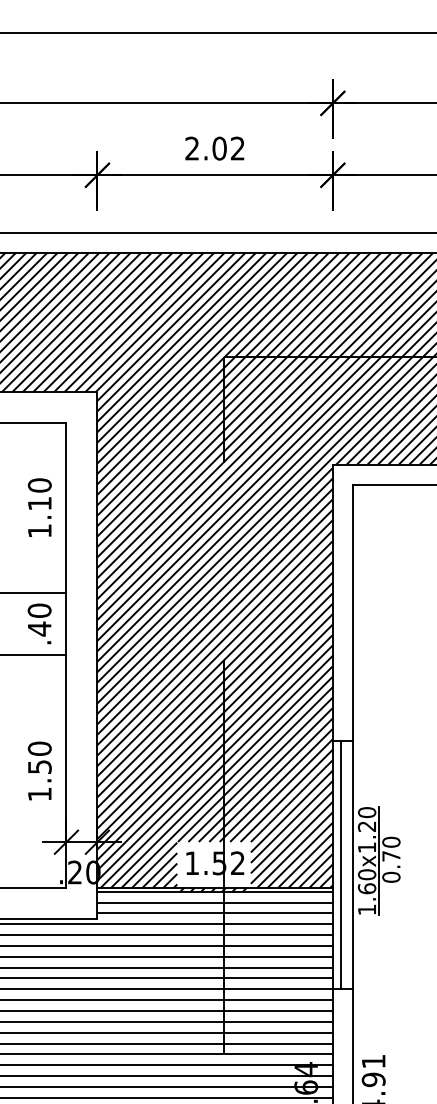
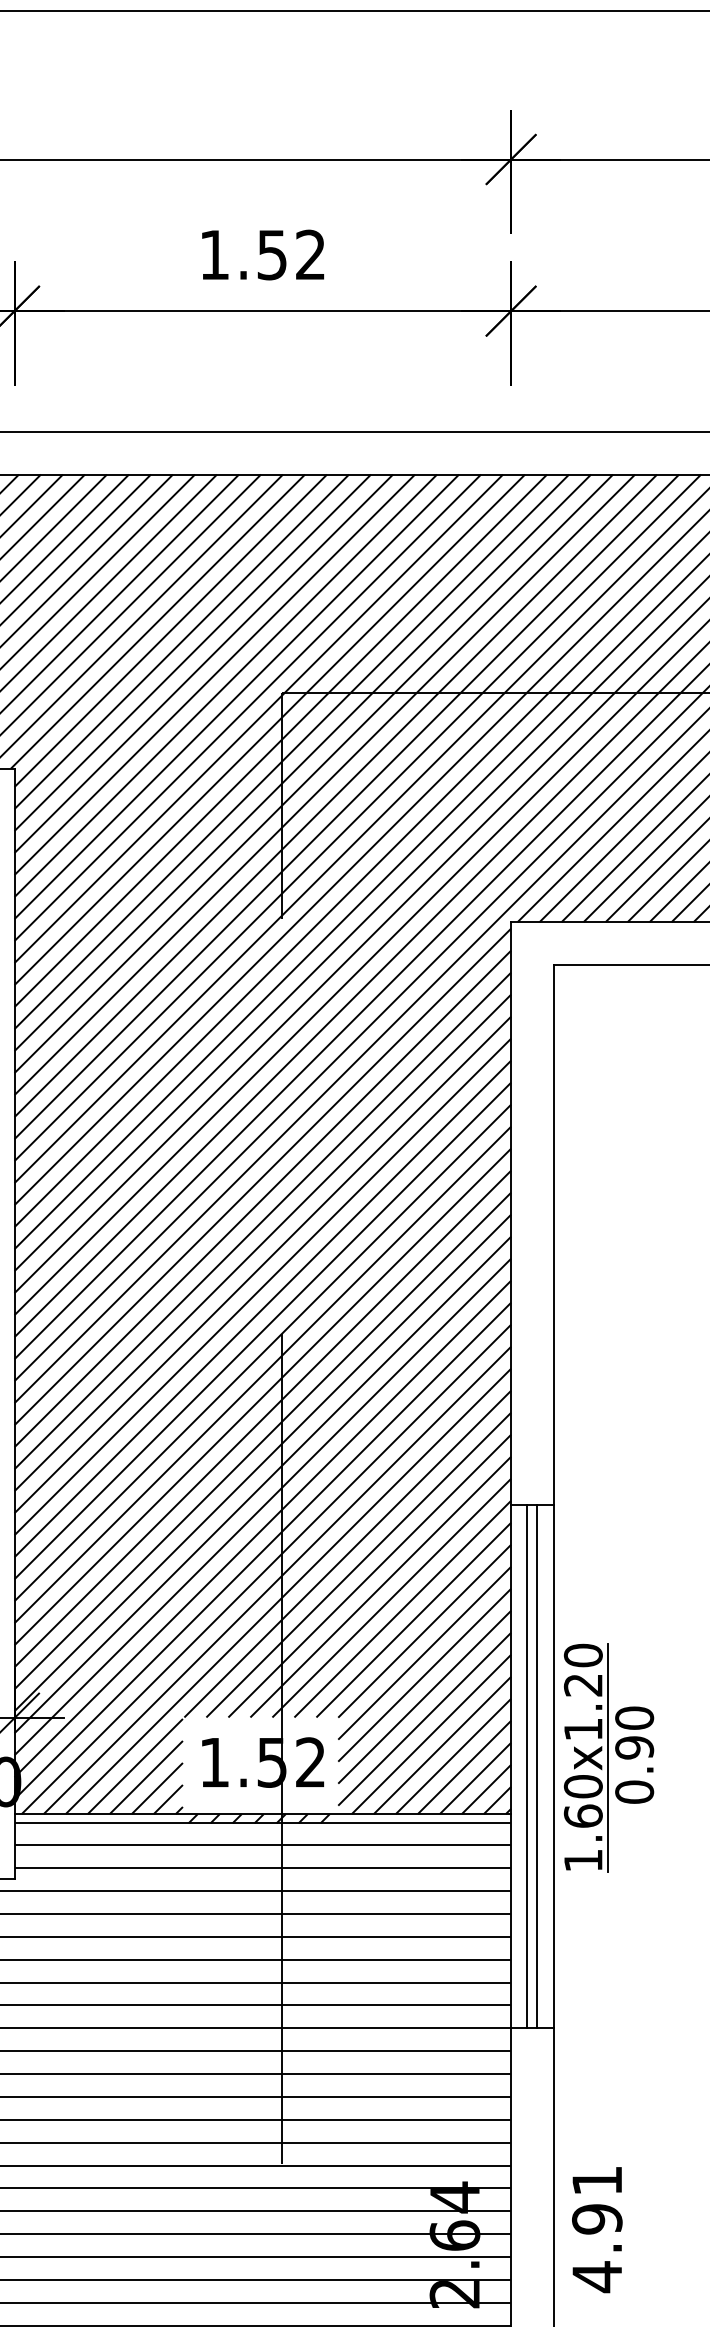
text: (205, 148) -> (242, 254), 2.02 -> 1.52
text: (391, 855) -> (634, 1746), 0.70 -> 0.90
line: (345, 865) -> (537, 1767), added

